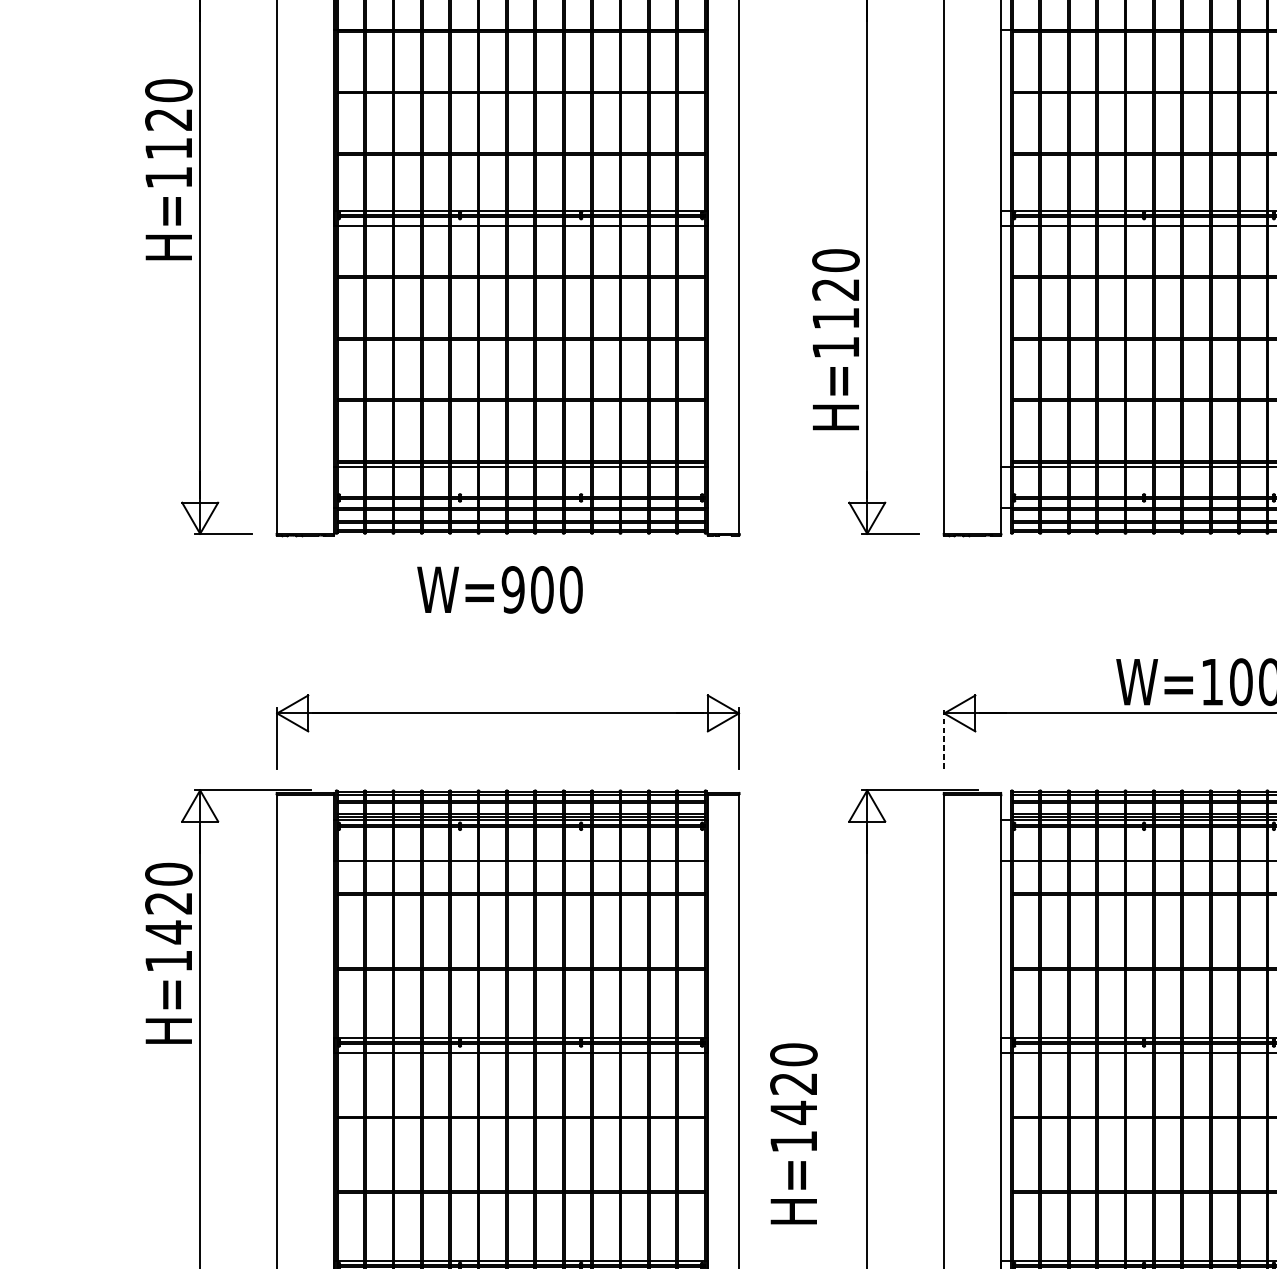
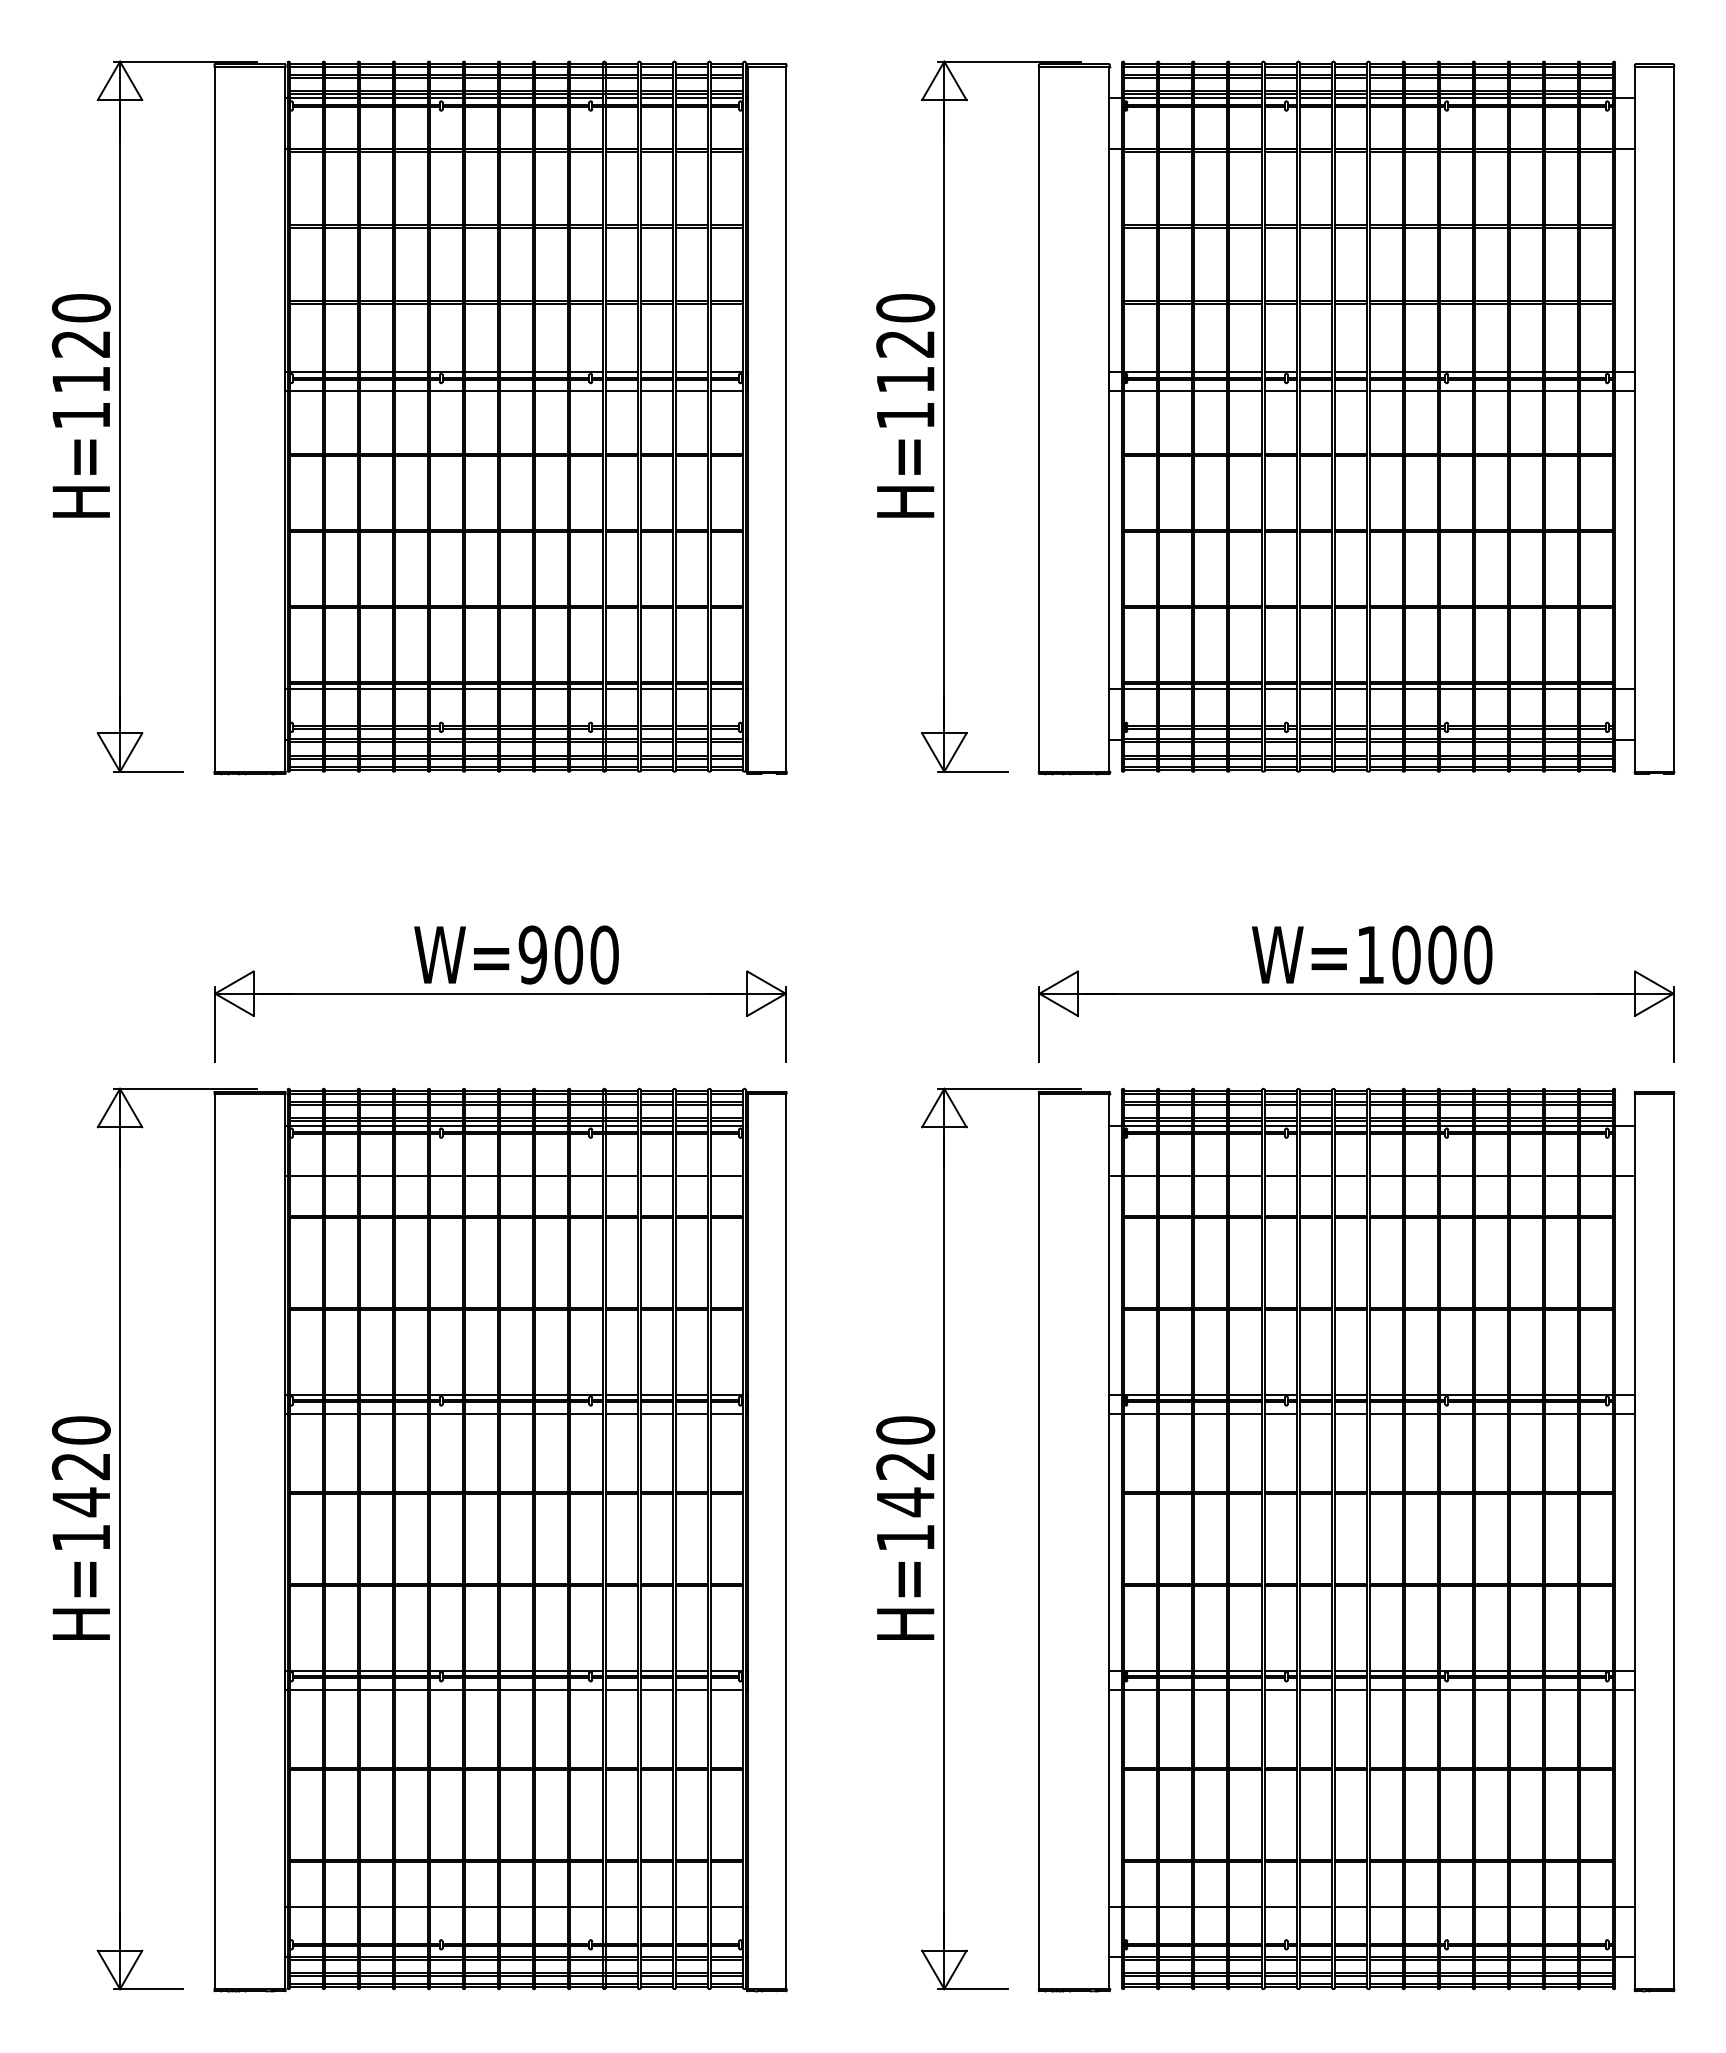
text: (168, 169) -> (80, 405), moved
text: (835, 339) -> (905, 405), moved
text: (499, 589) -> (516, 954), moved
line: (944, 738) -> (1039, 1024), dashed -> solid
text: (168, 952) -> (80, 1527), moved
text: (793, 1133) -> (905, 1527), moved

